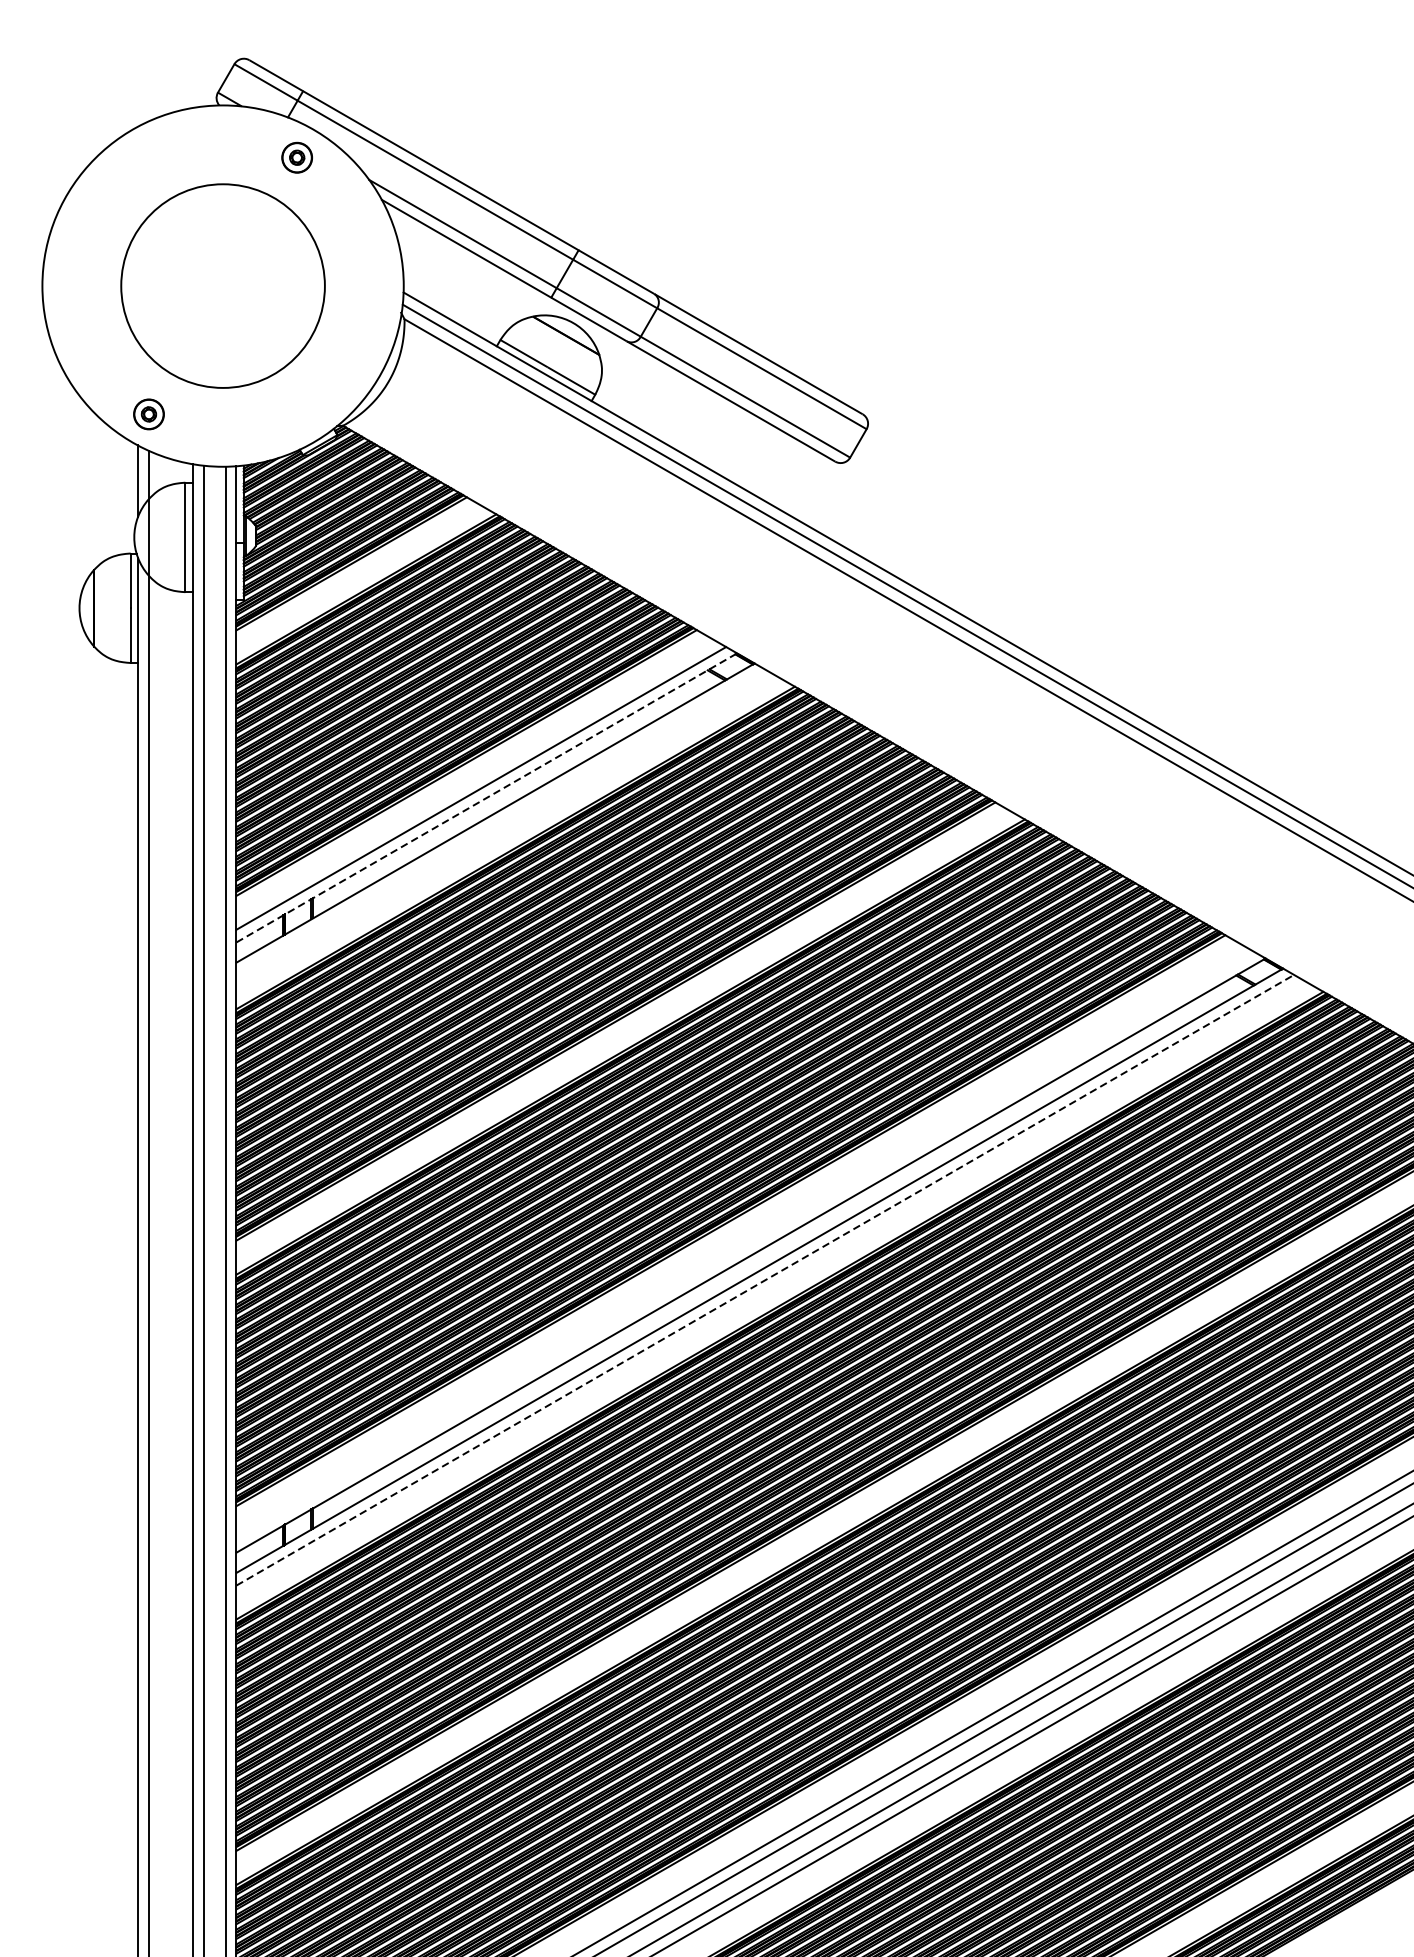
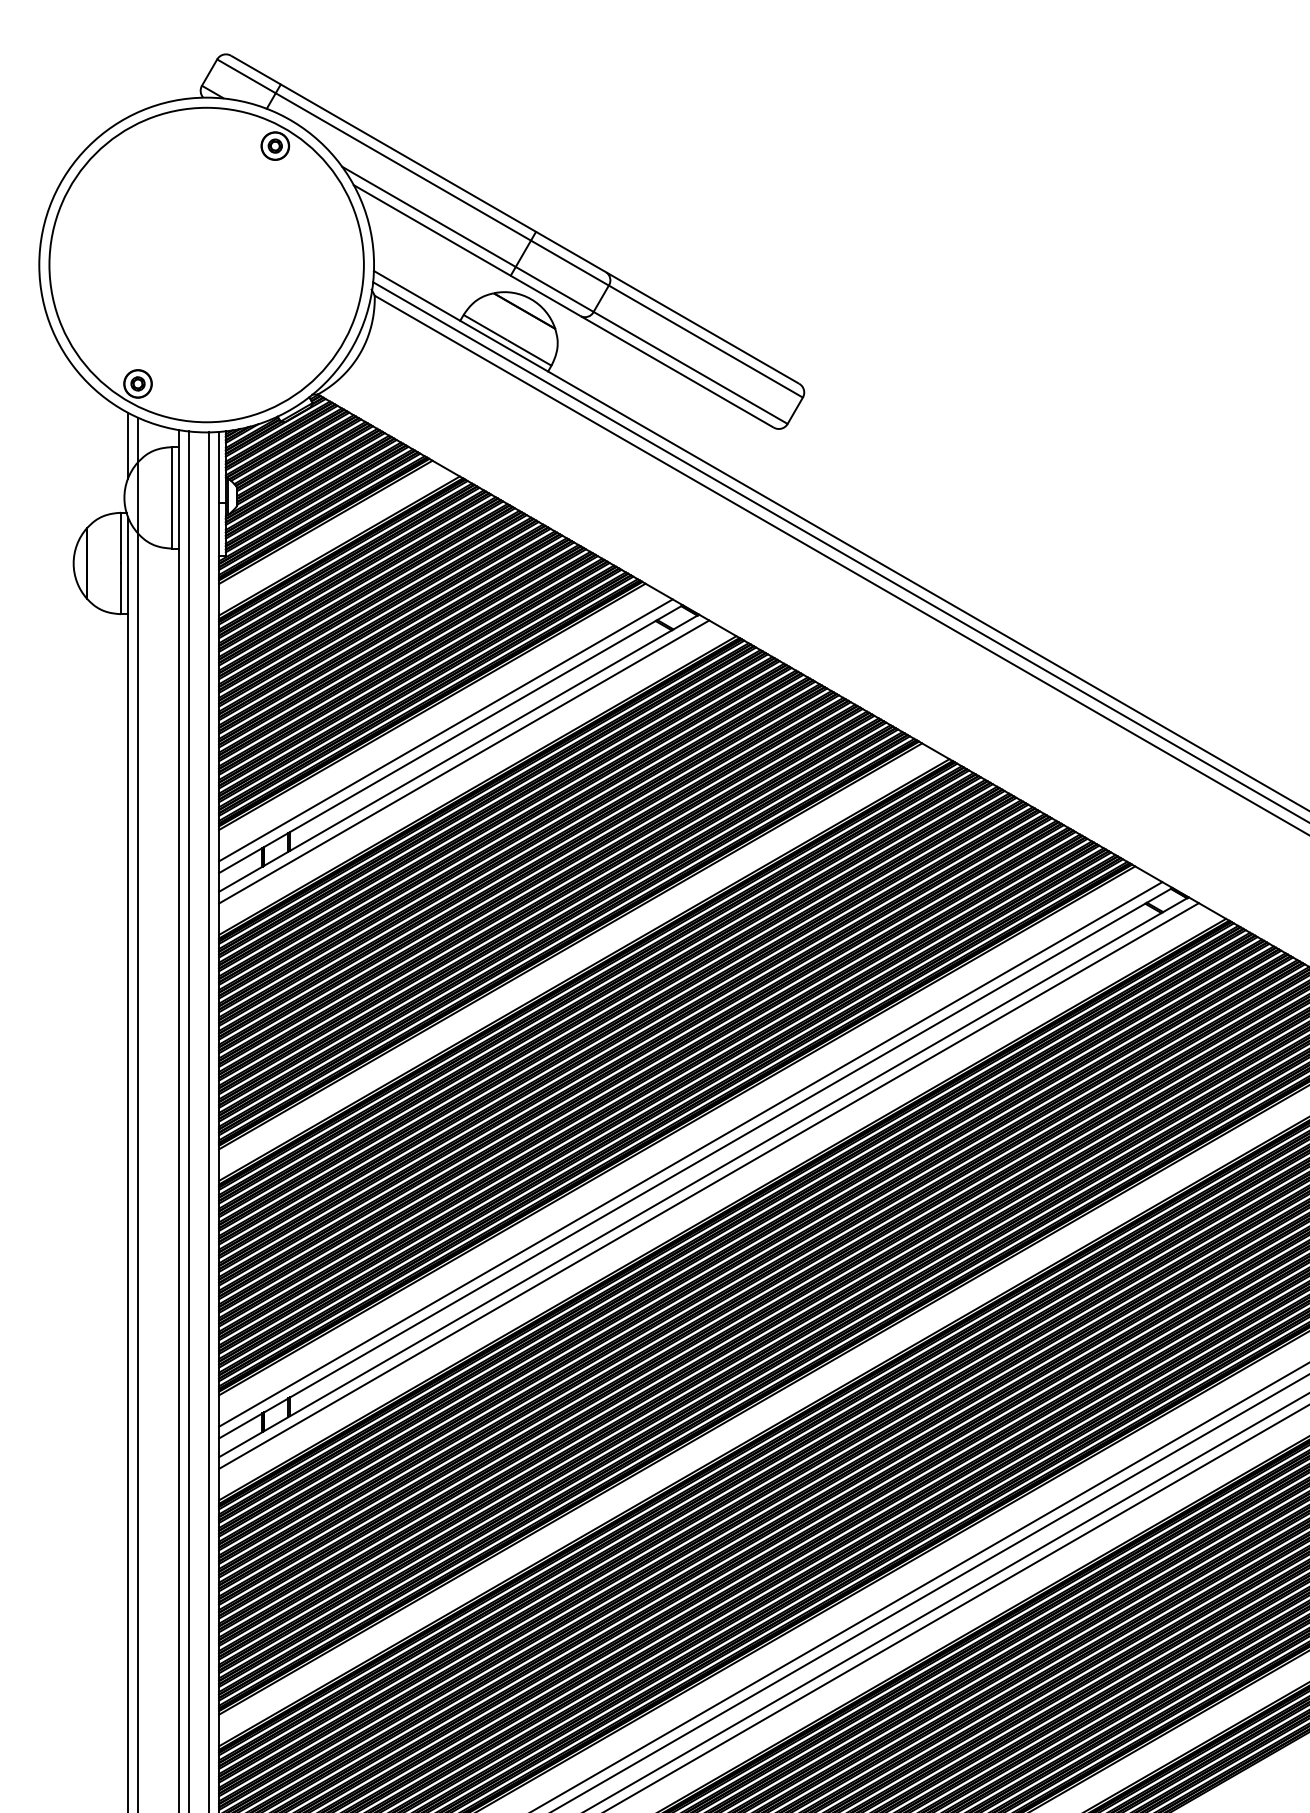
circle: (222, 285) -> (206, 264), size x1.67
line: (487, 798) -> (451, 739), dashed -> solid
line: (501, 821) -> (464, 761), added
line: (745, 1246) -> (690, 1154), added
line: (765, 1280) -> (709, 1186), dashed -> solid

